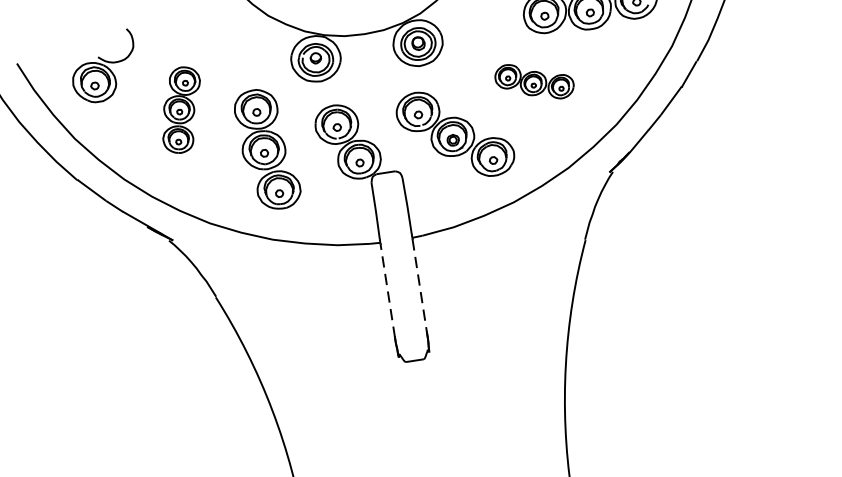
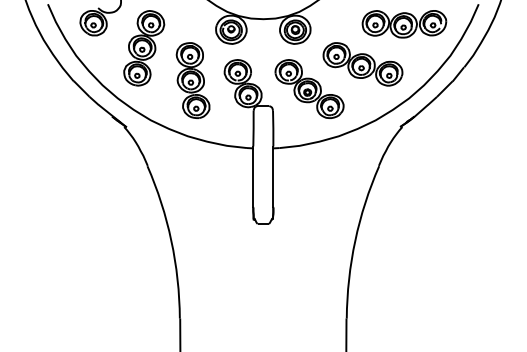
part: (533, 81) -> (362, 64), size x1.67
part: (181, 110) -> (144, 48), size x1.43
line: (420, 287) -> (273, 179), dashed -> solid
line: (388, 290) -> (253, 178), dashed -> solid

